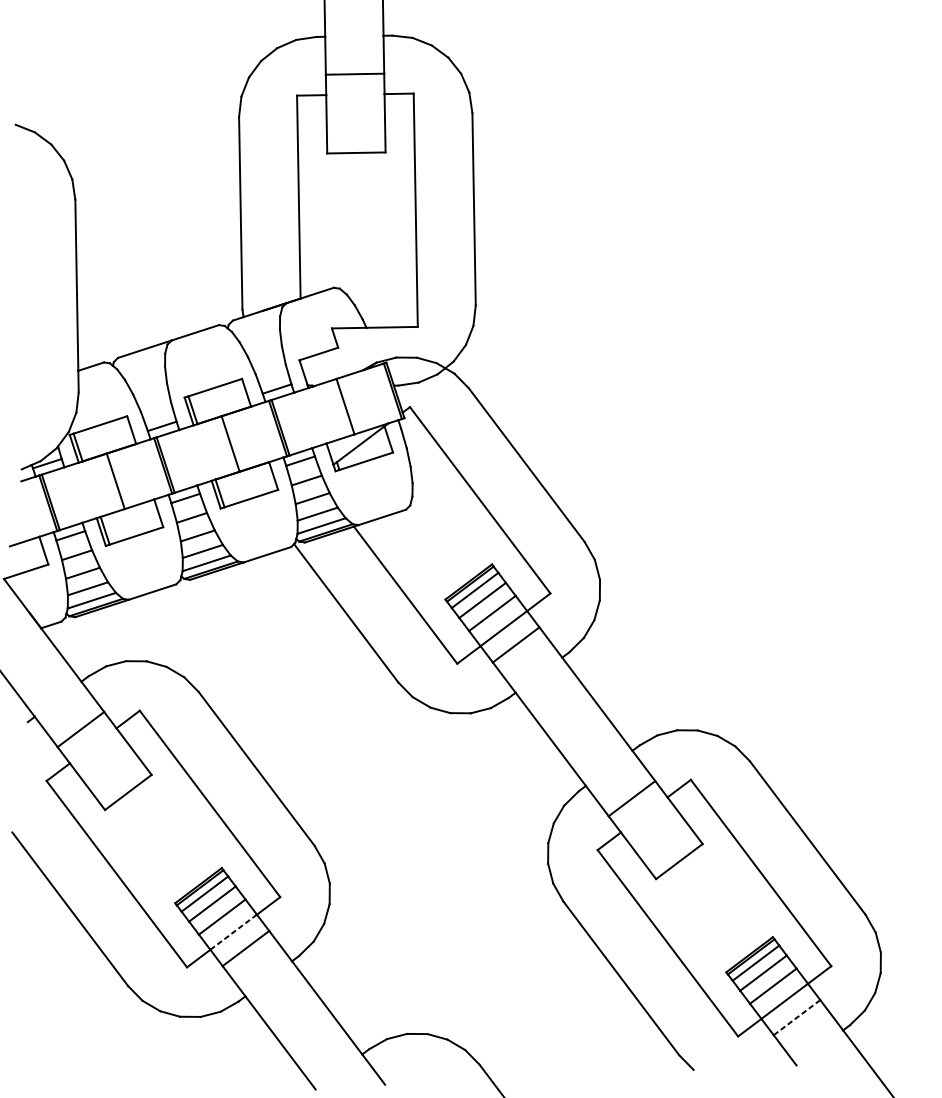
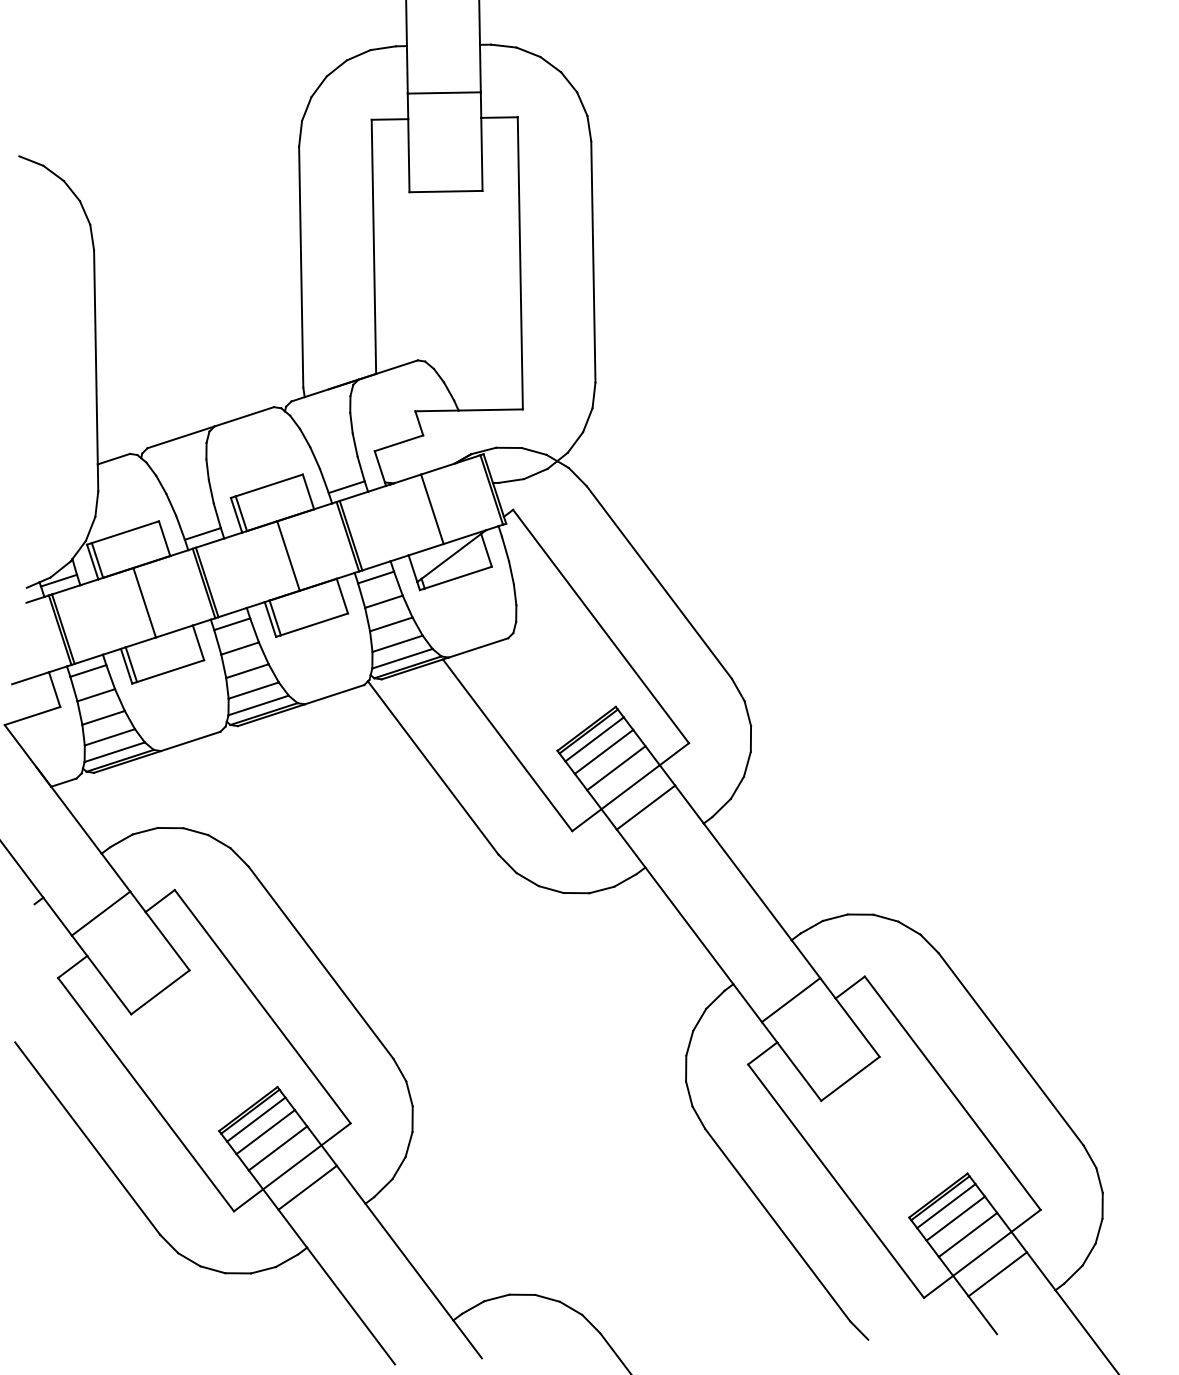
line: (233, 932) -> (292, 1167), dashed -> solid
line: (796, 1017) -> (997, 1274), dashed -> solid

